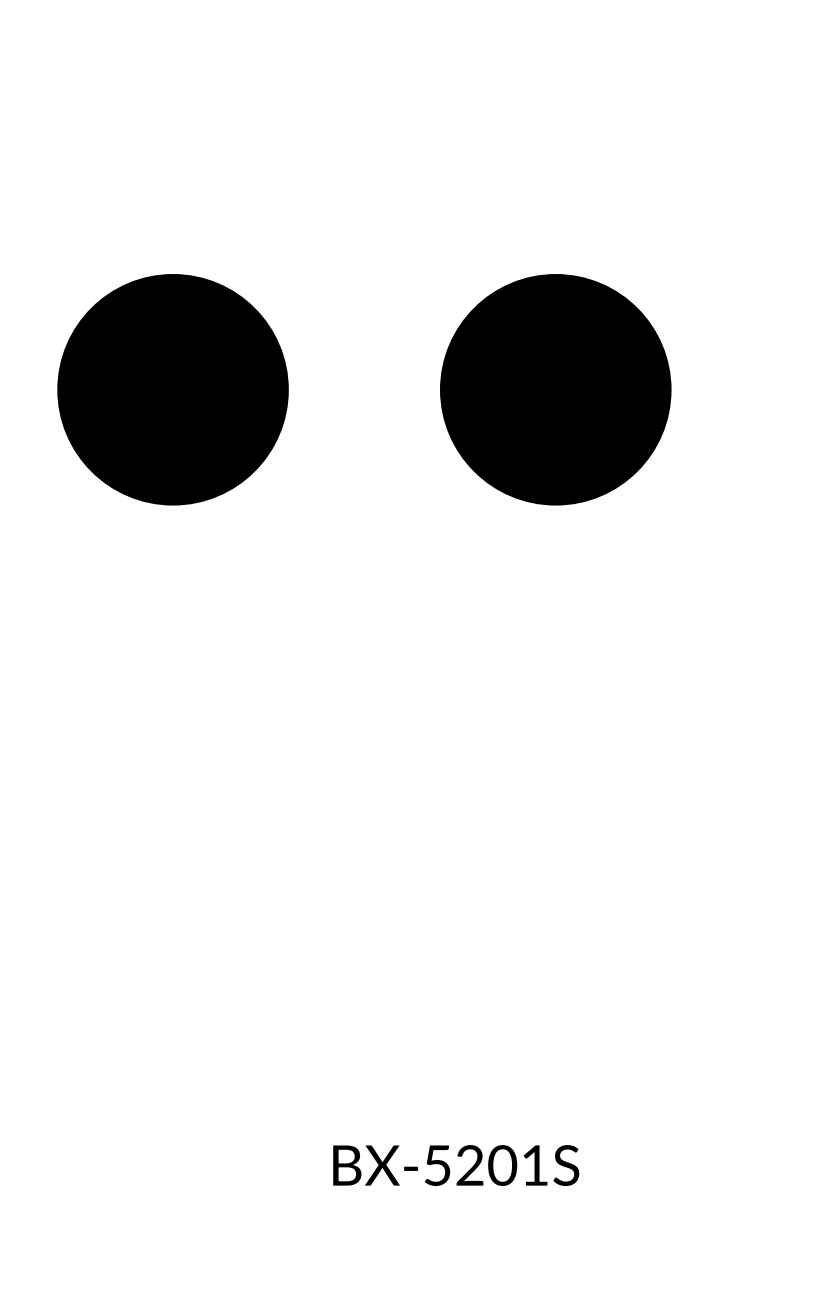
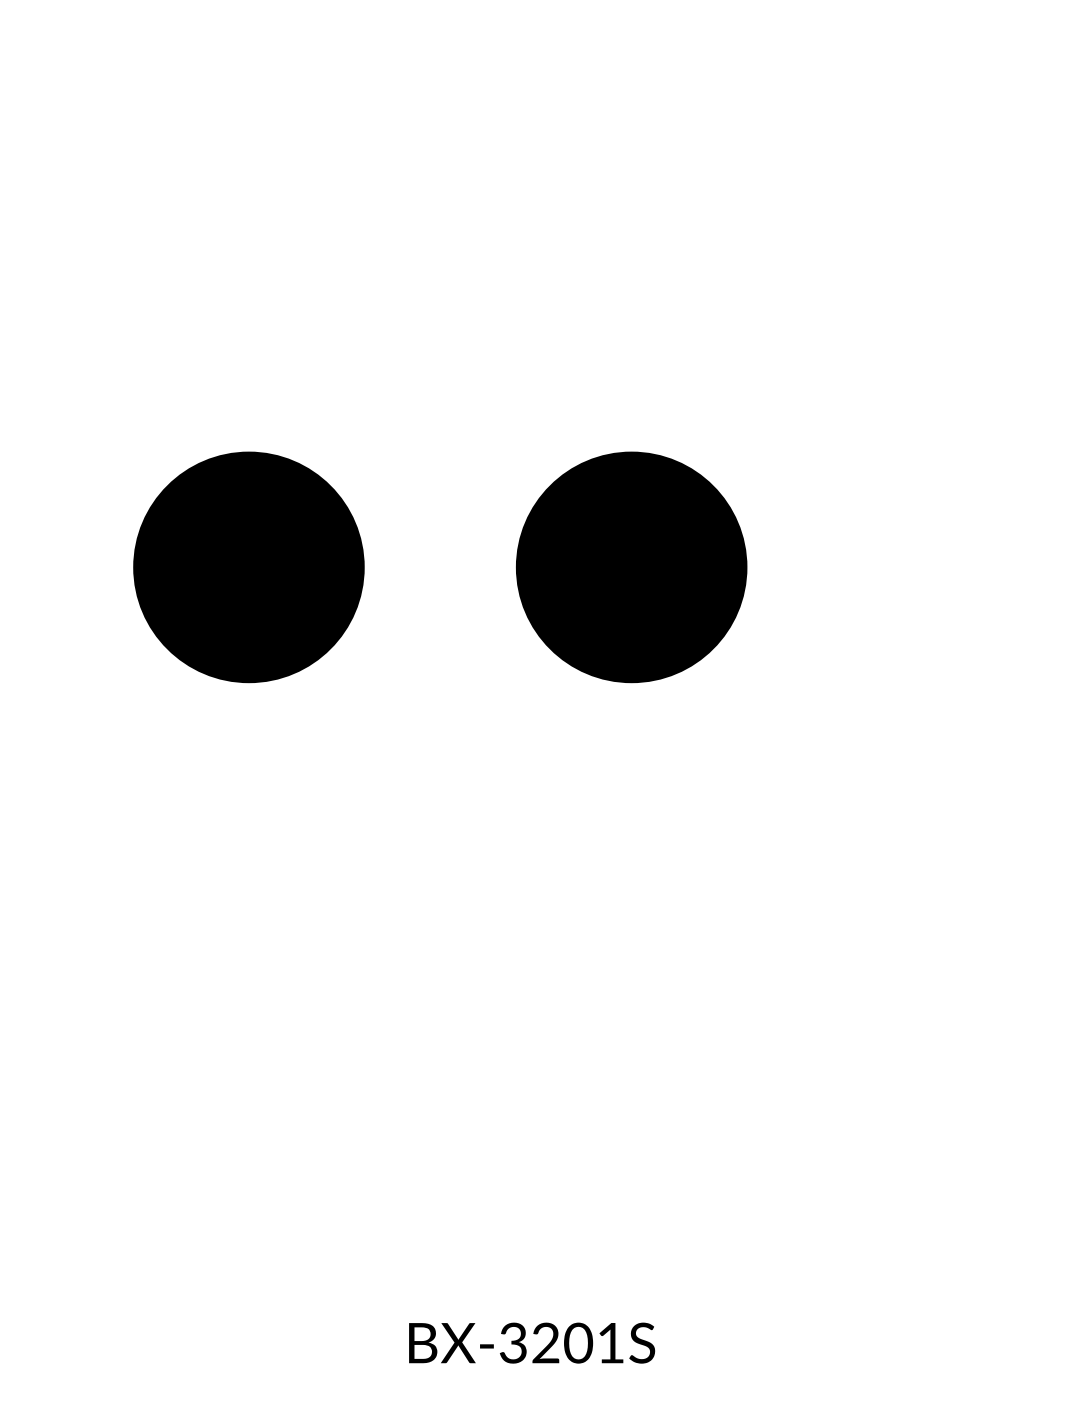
text: (436, 1164) -> (512, 1342), BX-5201S -> BX-3201S

